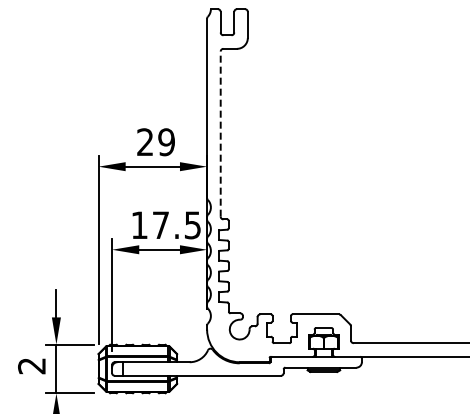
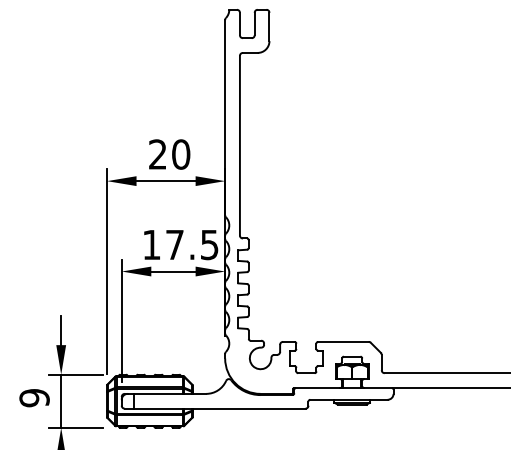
line: (220, 134) -> (239, 146), dashed -> solid
text: (166, 142) -> (180, 154), 29 -> 20
text: (31, 365) -> (34, 397), 2 -> 9

